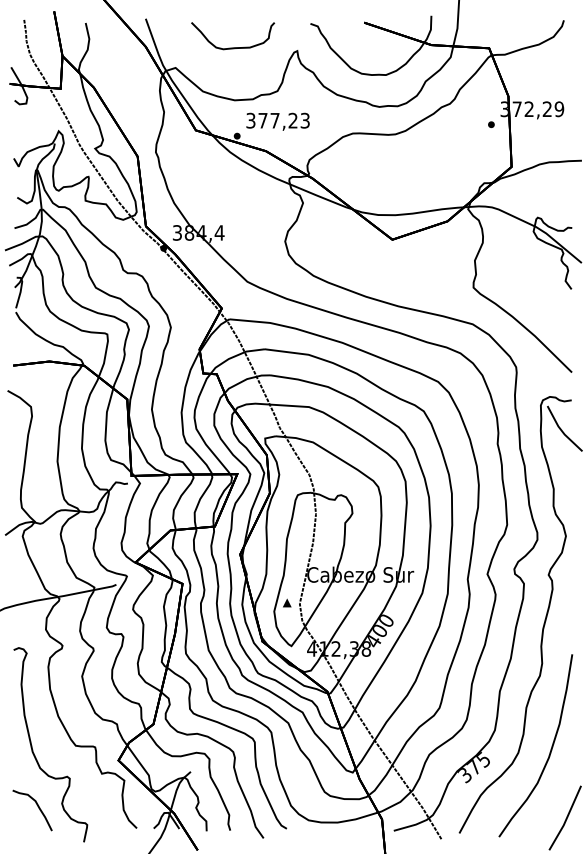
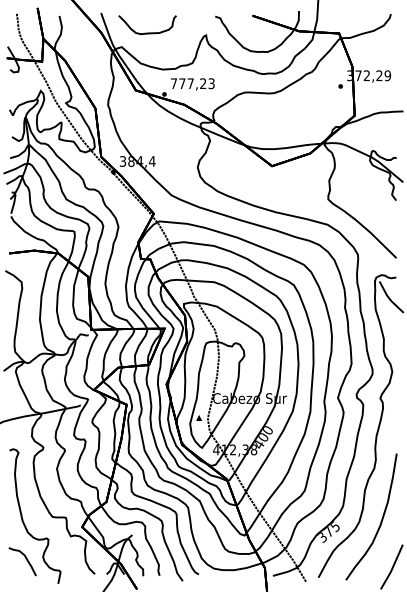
curve: (232, 46) -> (147, 32), moved
text: (250, 120) -> (173, 83), 377,23 -> 777,23

